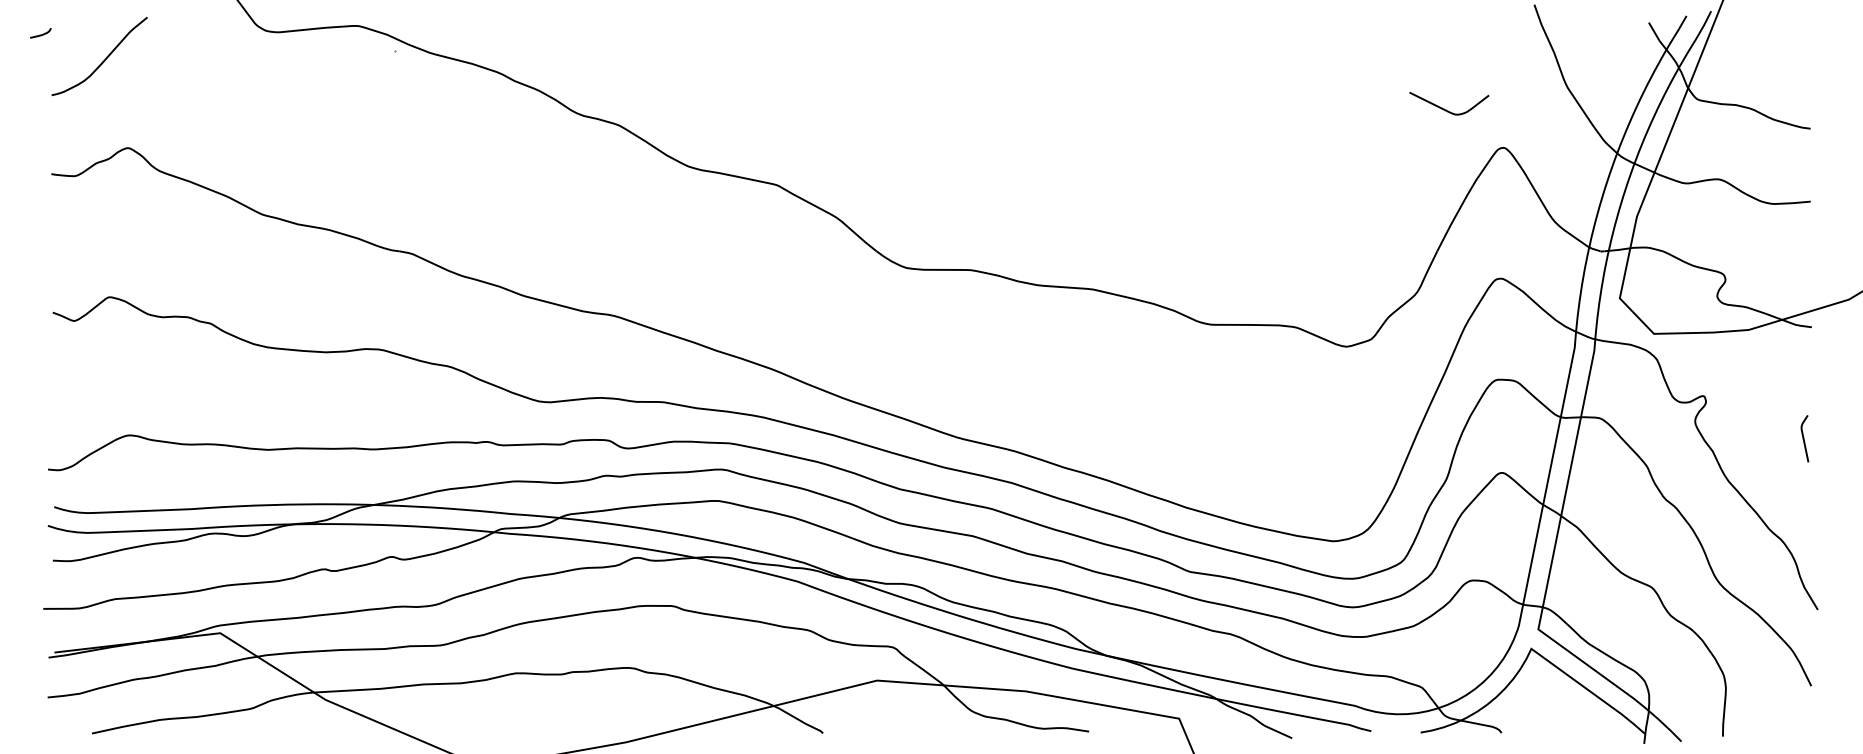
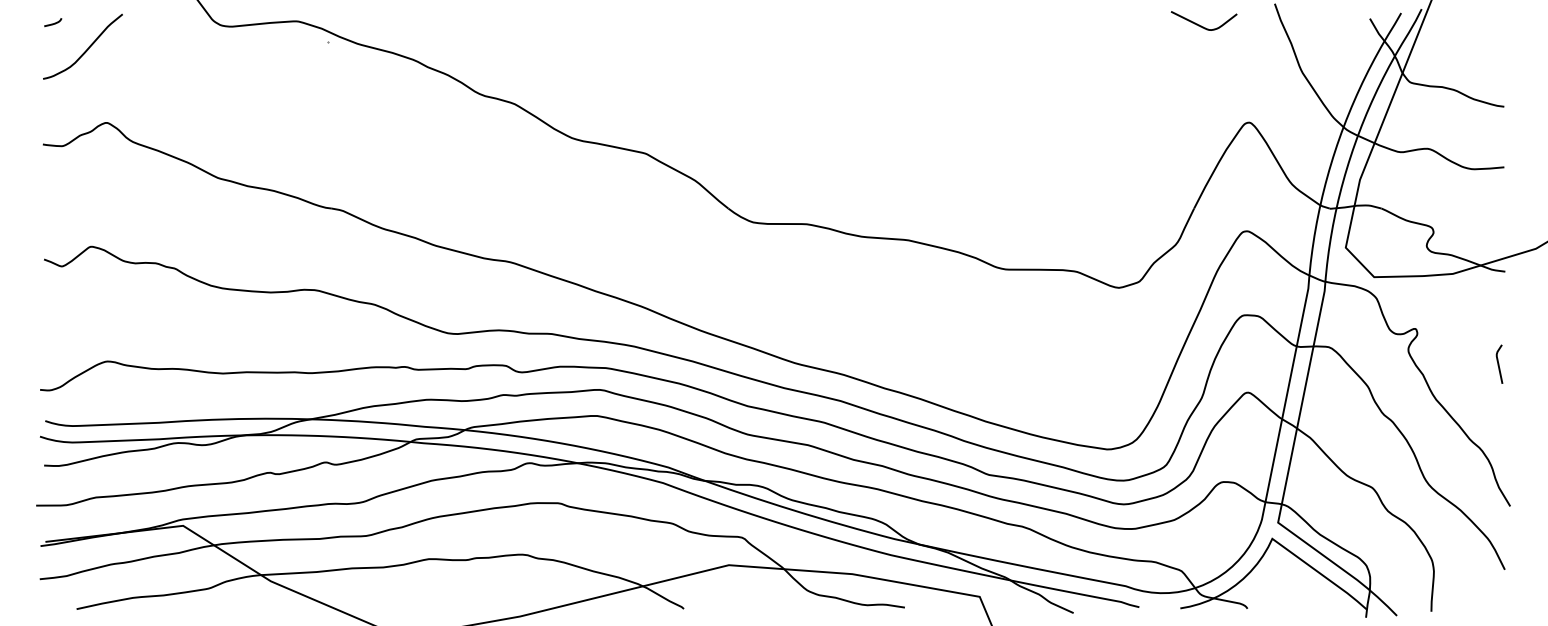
curve: (42, 33) -> (54, 22), moved
curve: (1446, 109) -> (1201, 25), moved

